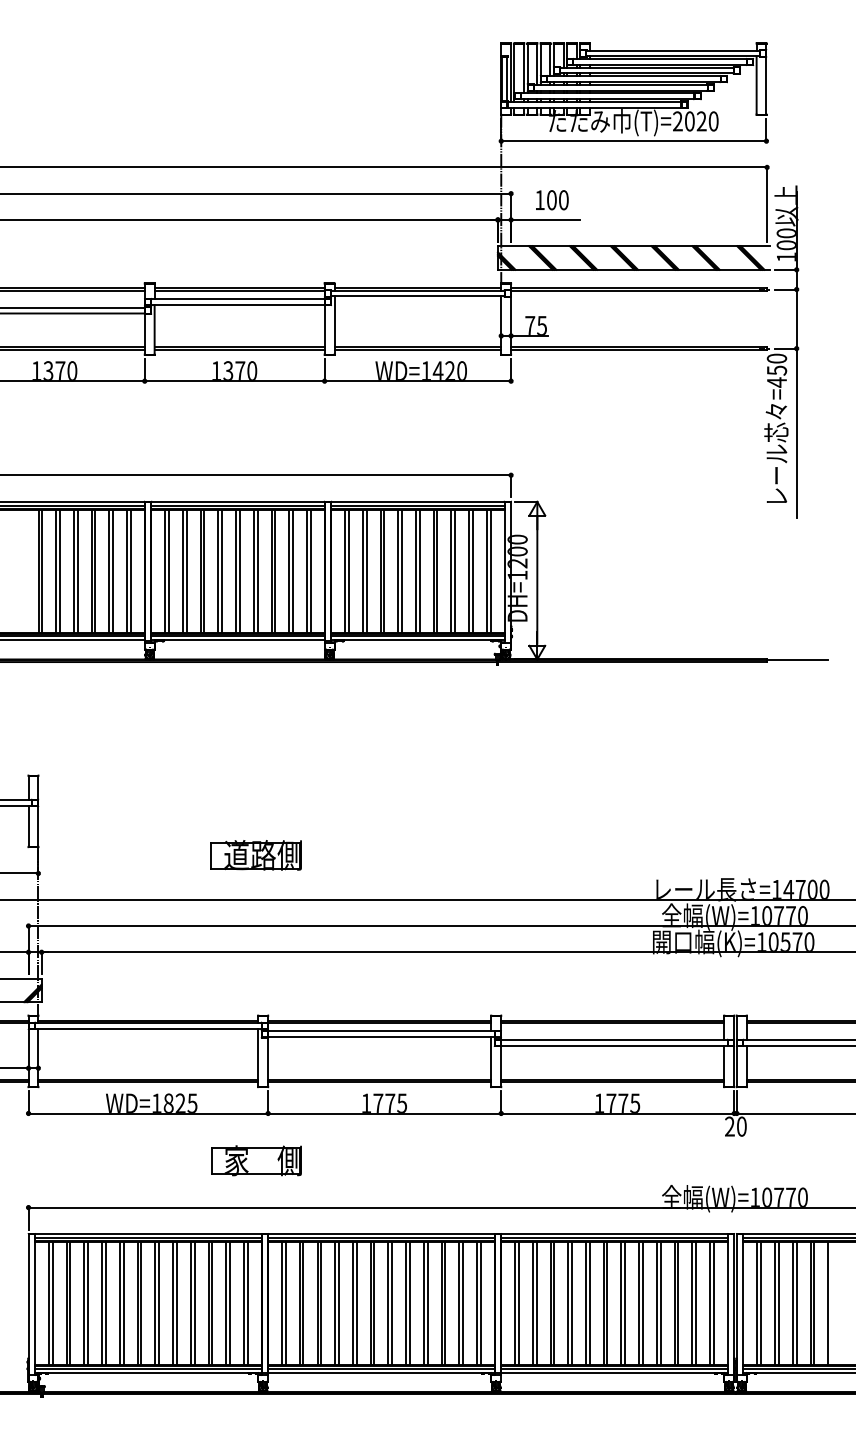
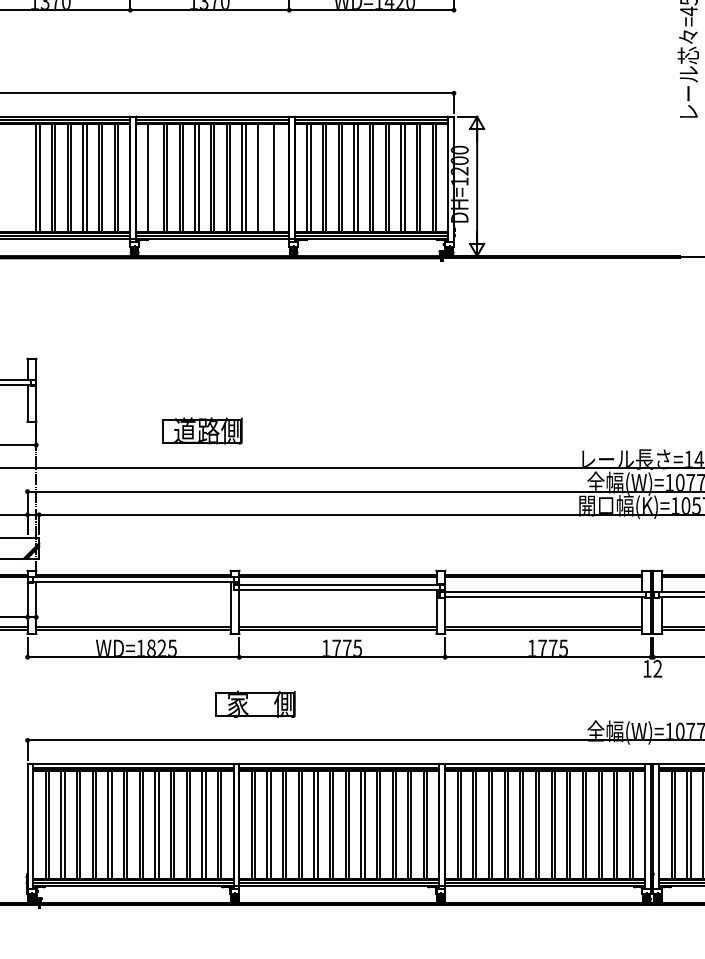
line: (168, 570) -> (151, 177), removed
line: (293, 570) -> (261, 177), removed
line: (310, 570) -> (276, 177), removed
part: (255, 855) -> (201, 431), moved
text: (735, 1126) -> (652, 668), 20 -> 12
part: (256, 1160) -> (255, 704), moved

